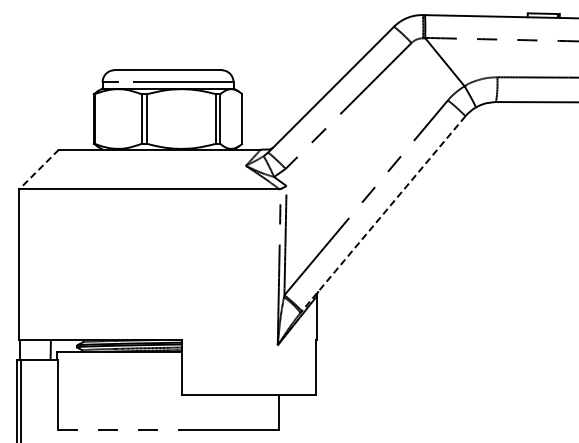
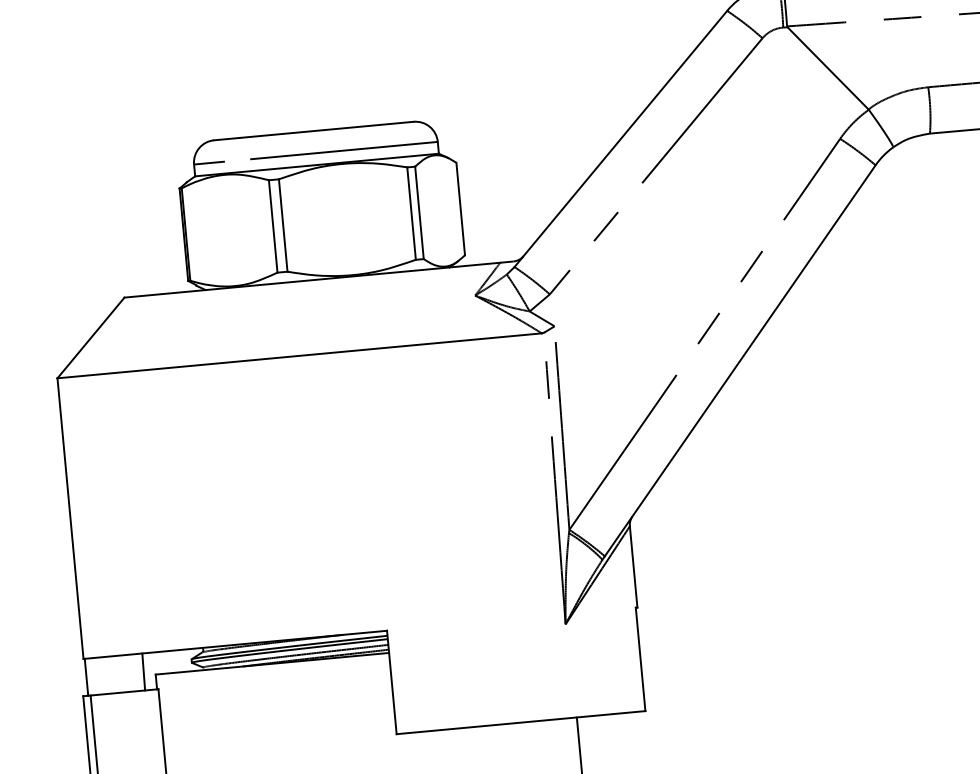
line: (38, 169) -> (89, 338), dashed -> solid
line: (383, 214) -> (739, 362), dashed -> solid

